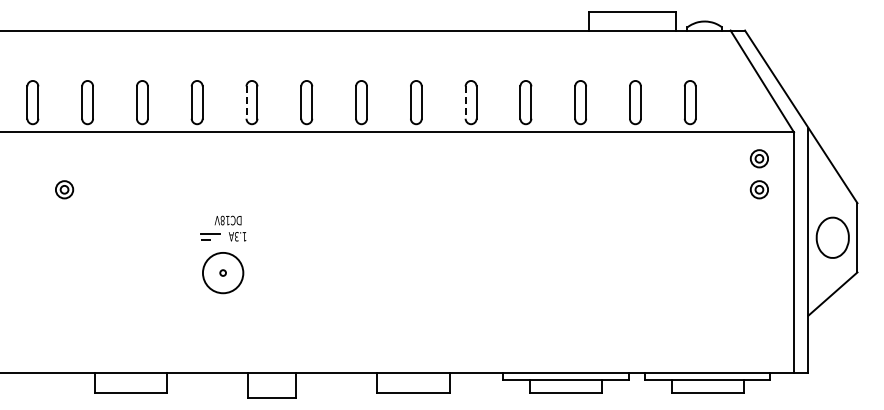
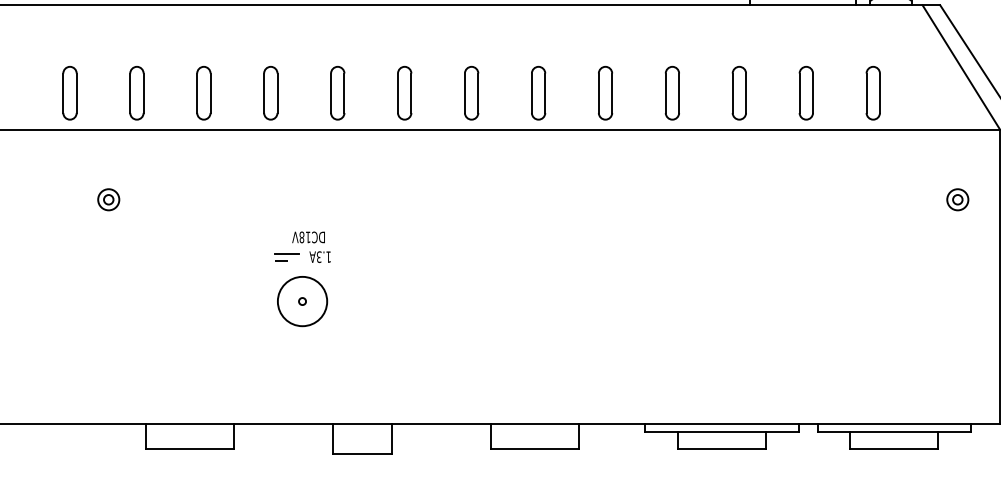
line: (246, 103) -> (331, 94), dashed -> solid
line: (465, 103) -> (598, 94), dashed -> solid
part: (758, 158) -> (956, 161), removed

